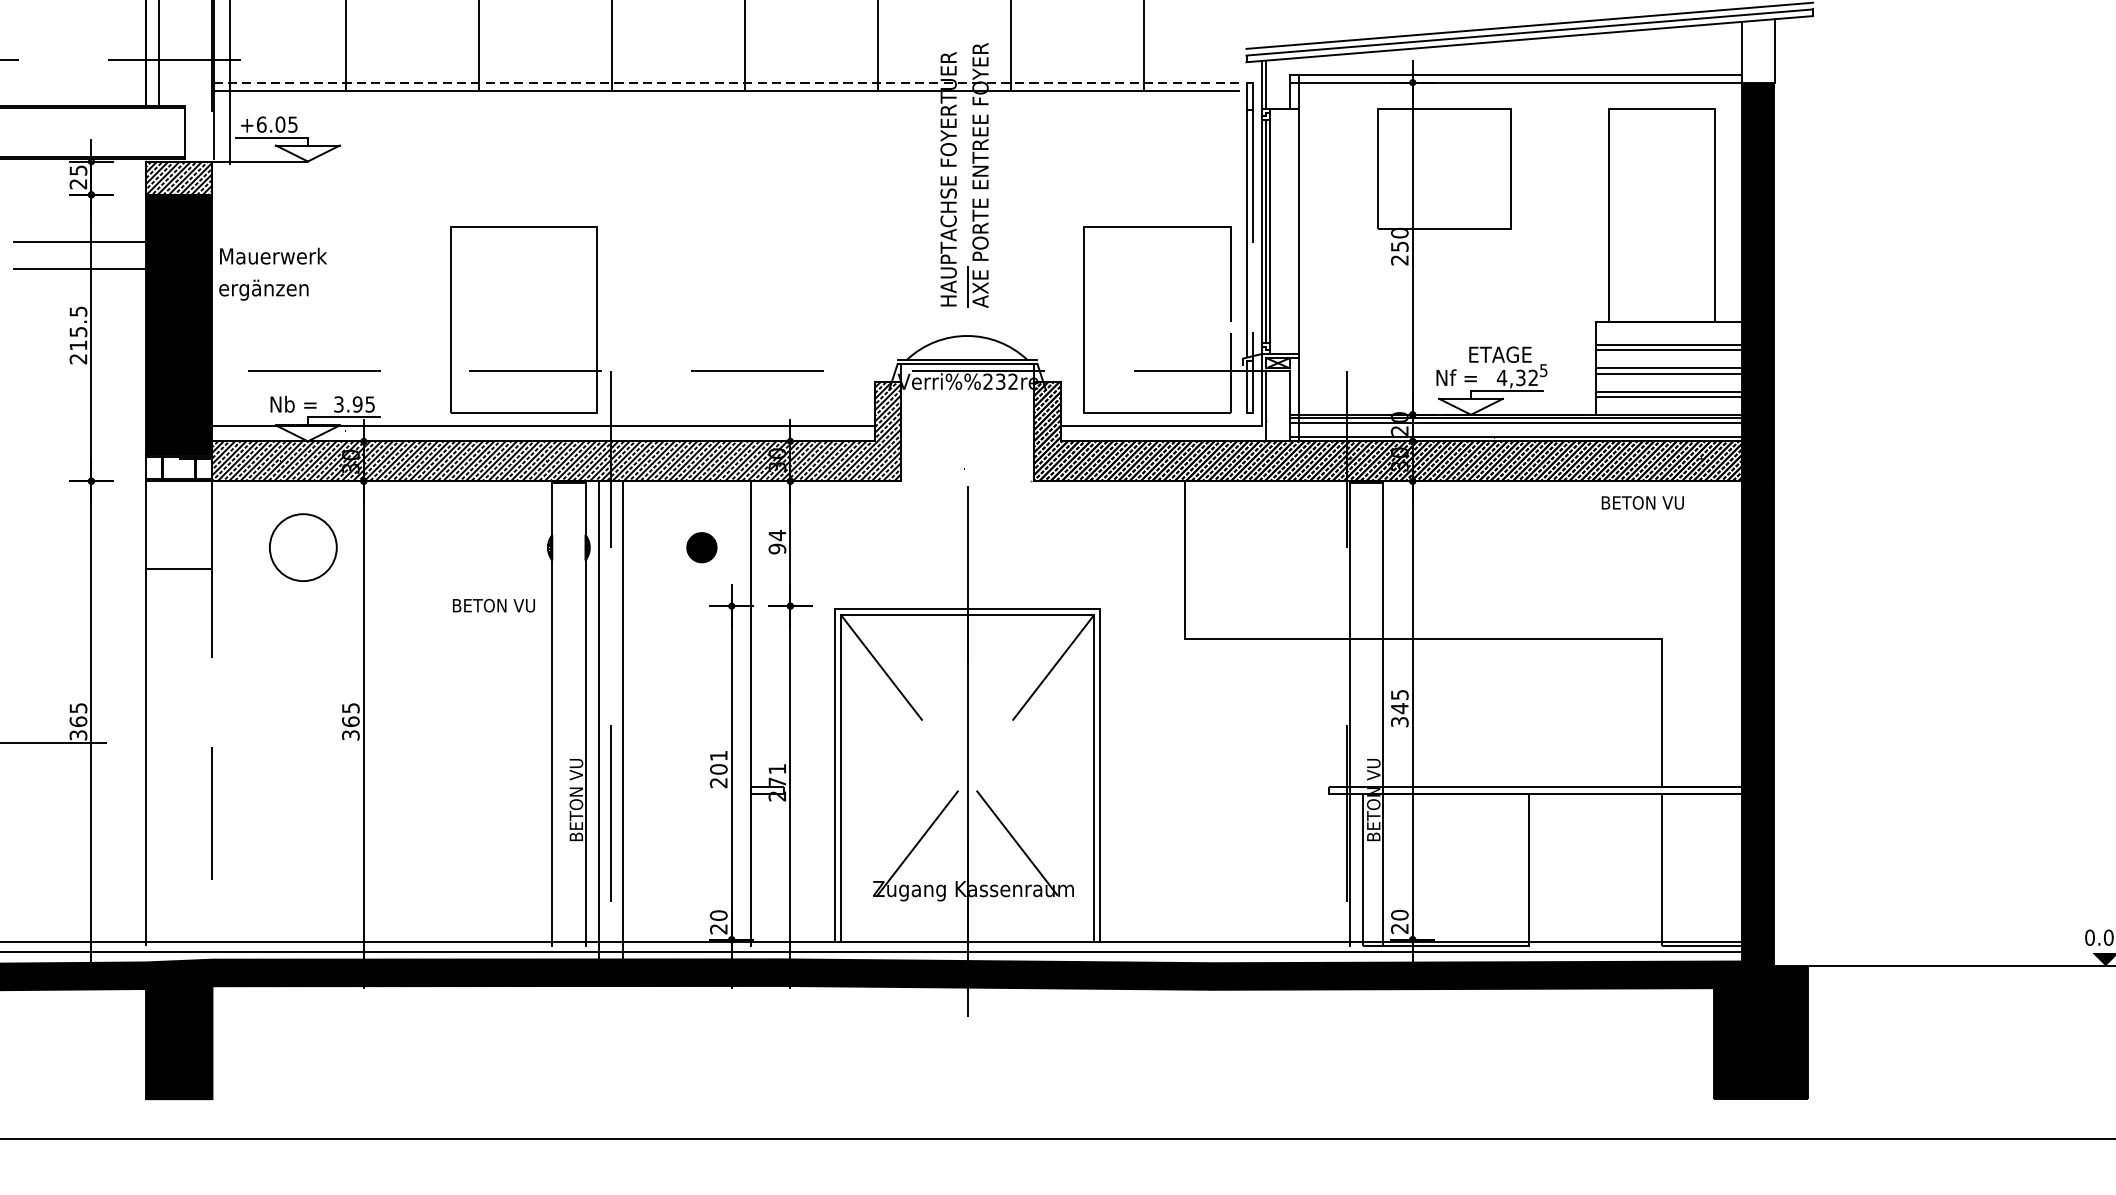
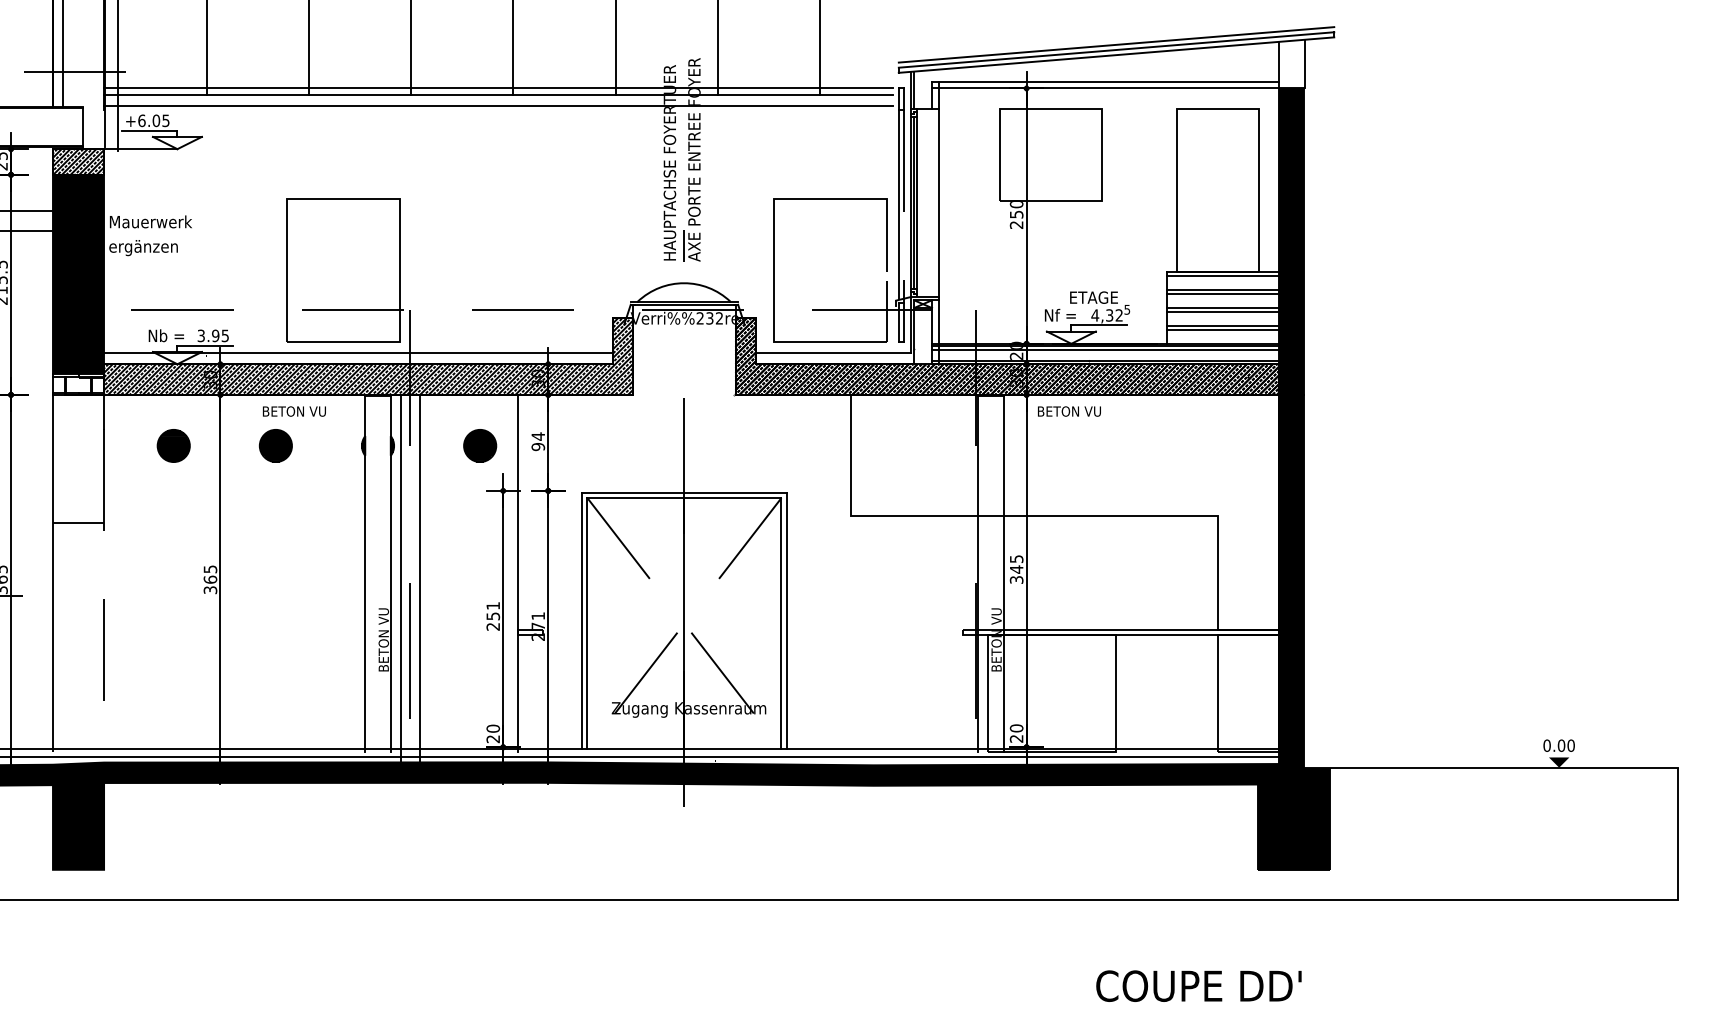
line: (725, 82) -> (498, 88), dashed -> solid
line: (725, 104) -> (498, 105), added
line: (1668, 327) -> (1223, 276), added
text: (1642, 502) -> (1069, 411), moved
part: (302, 547) -> (173, 445), size x0.62
part: (435, 547) -> (275, 445), added
part: (702, 547) -> (480, 445), size x1.43
line: (179, 569) -> (78, 522), moved
text: (494, 605) -> (294, 411), moved
text: (719, 769) -> (493, 616), 201 -> 251

